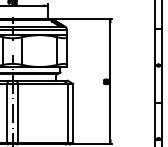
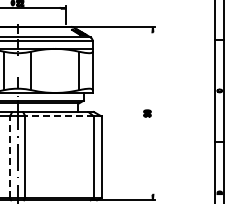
line: (109, 81) -> (152, 113), removed
line: (42, 83) -> (59, 116), solid -> dashed
line: (6, 113) -> (9, 157), solid -> dashed

